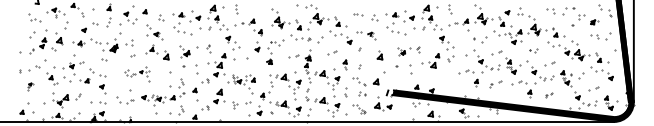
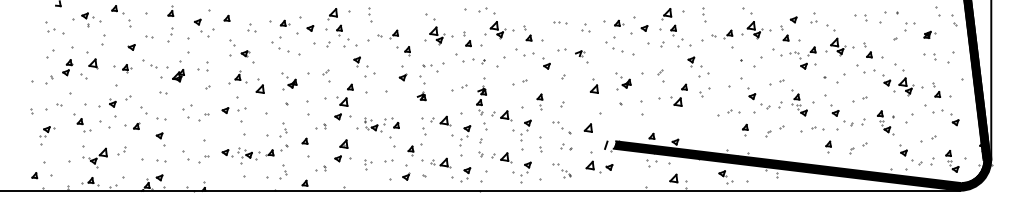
part: (533, 50) -> (834, 78), size x1.67
part: (409, 51) -> (640, 80), size x1.43
part: (137, 74) -> (215, 116), size x1.67
part: (30, 86) -> (47, 135), size x1.67
part: (548, 95) -> (857, 149), size x1.67

